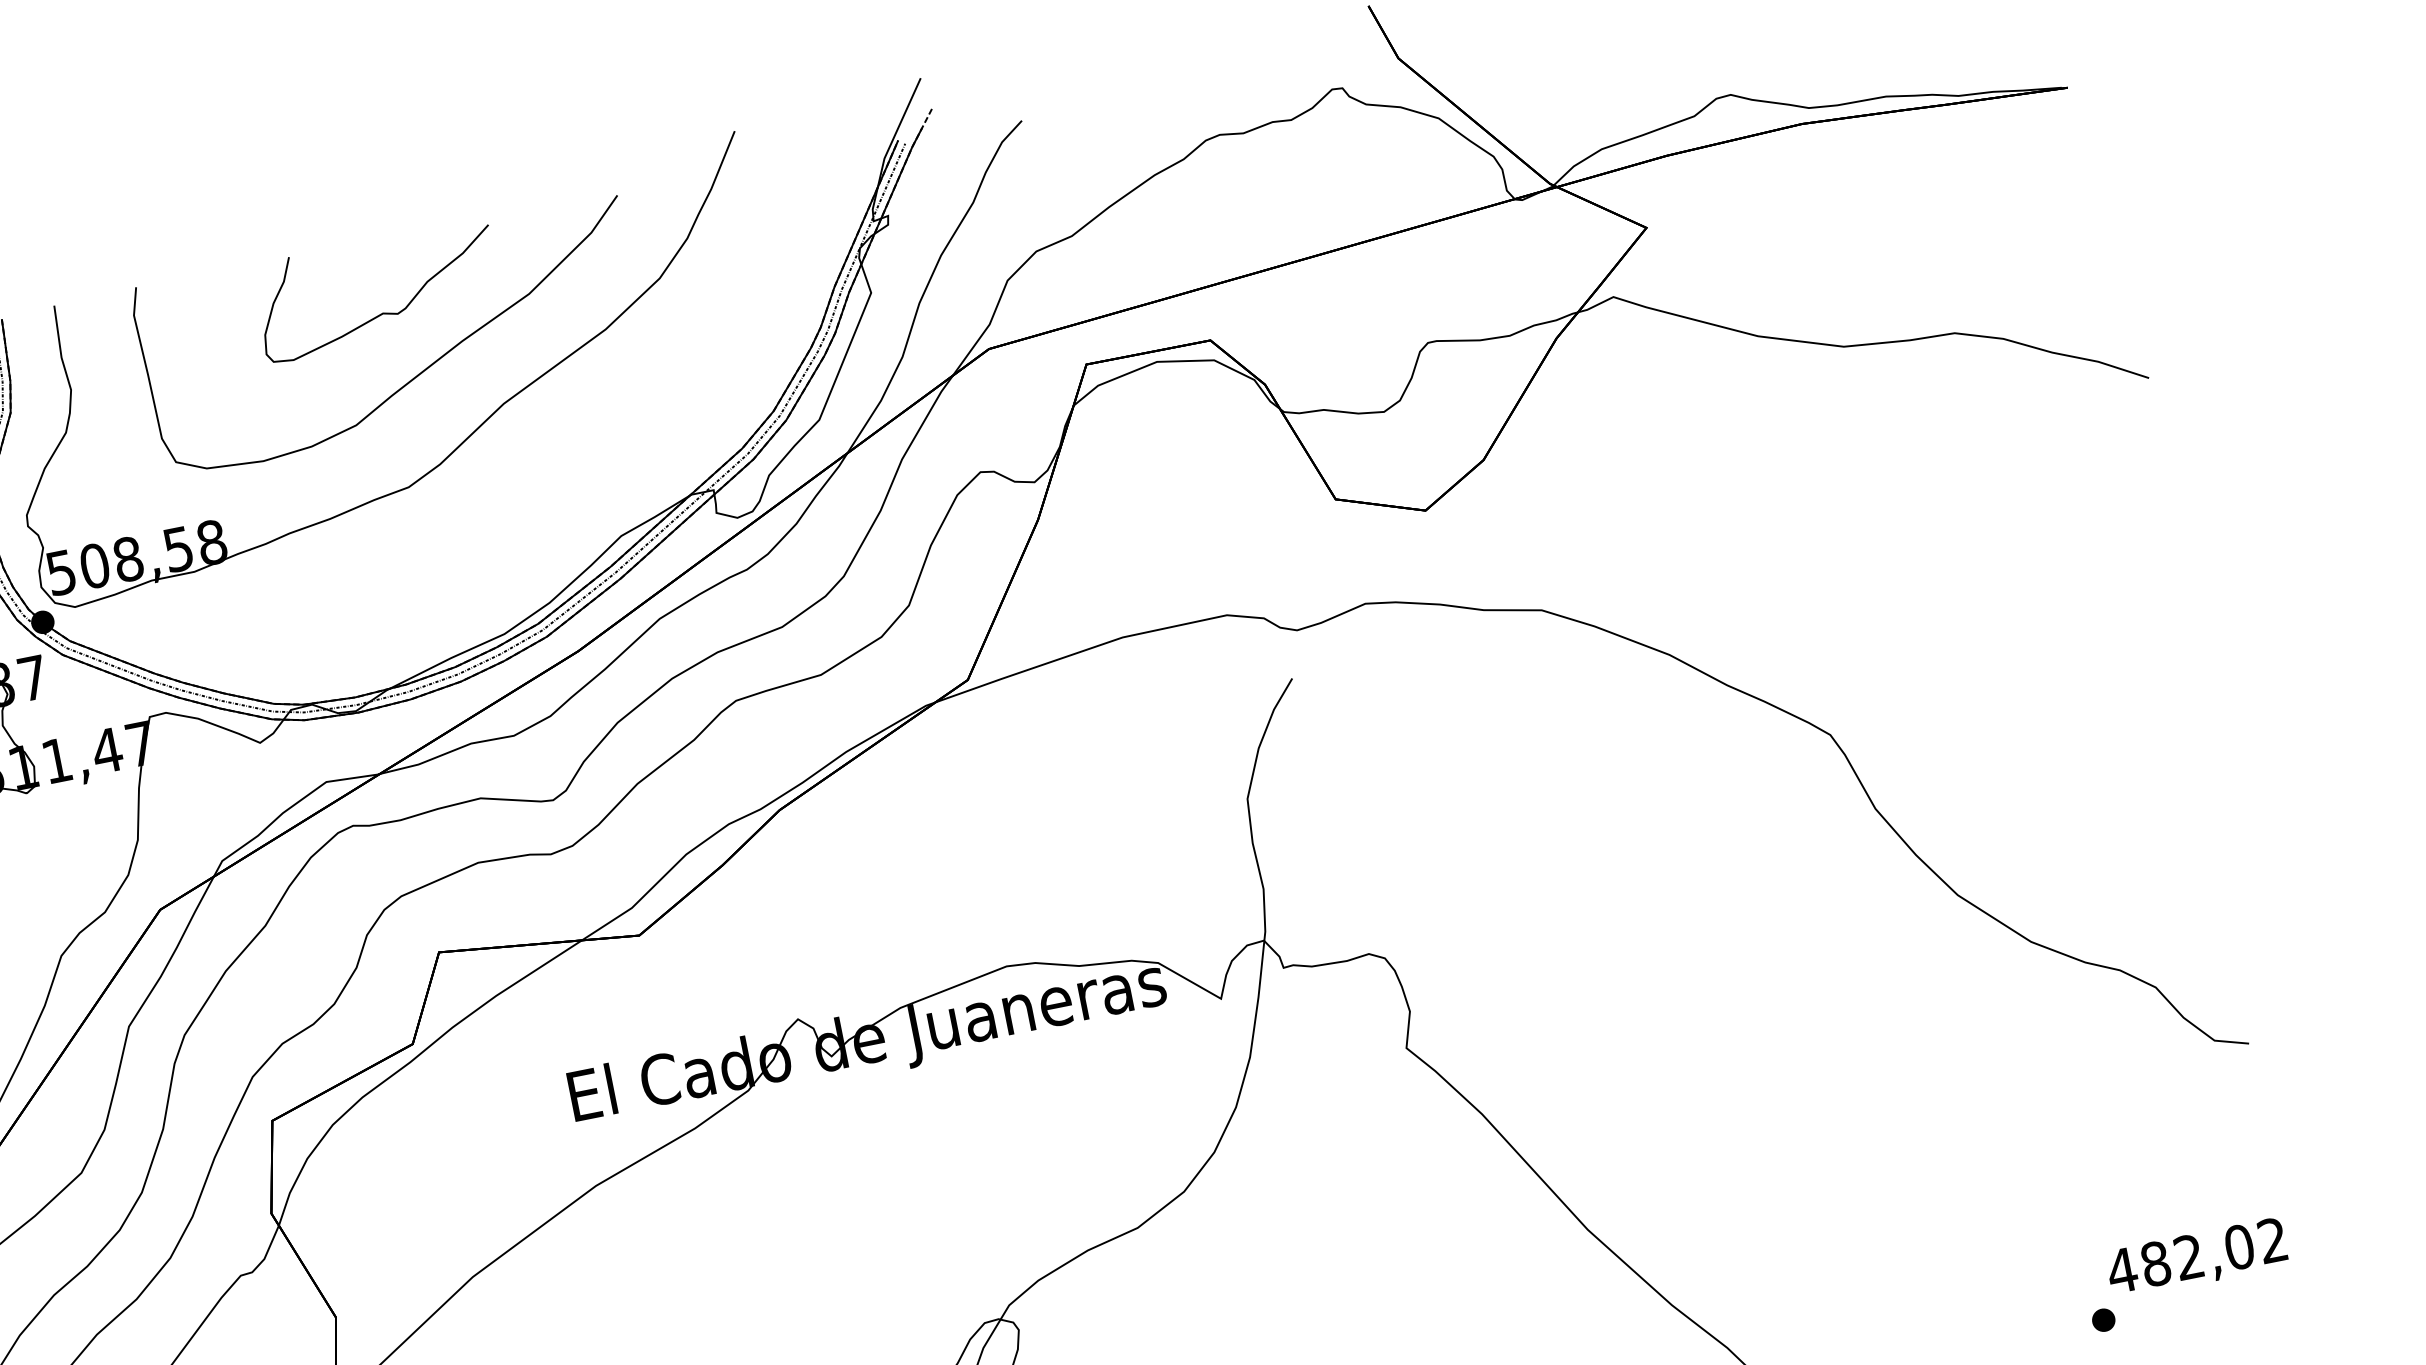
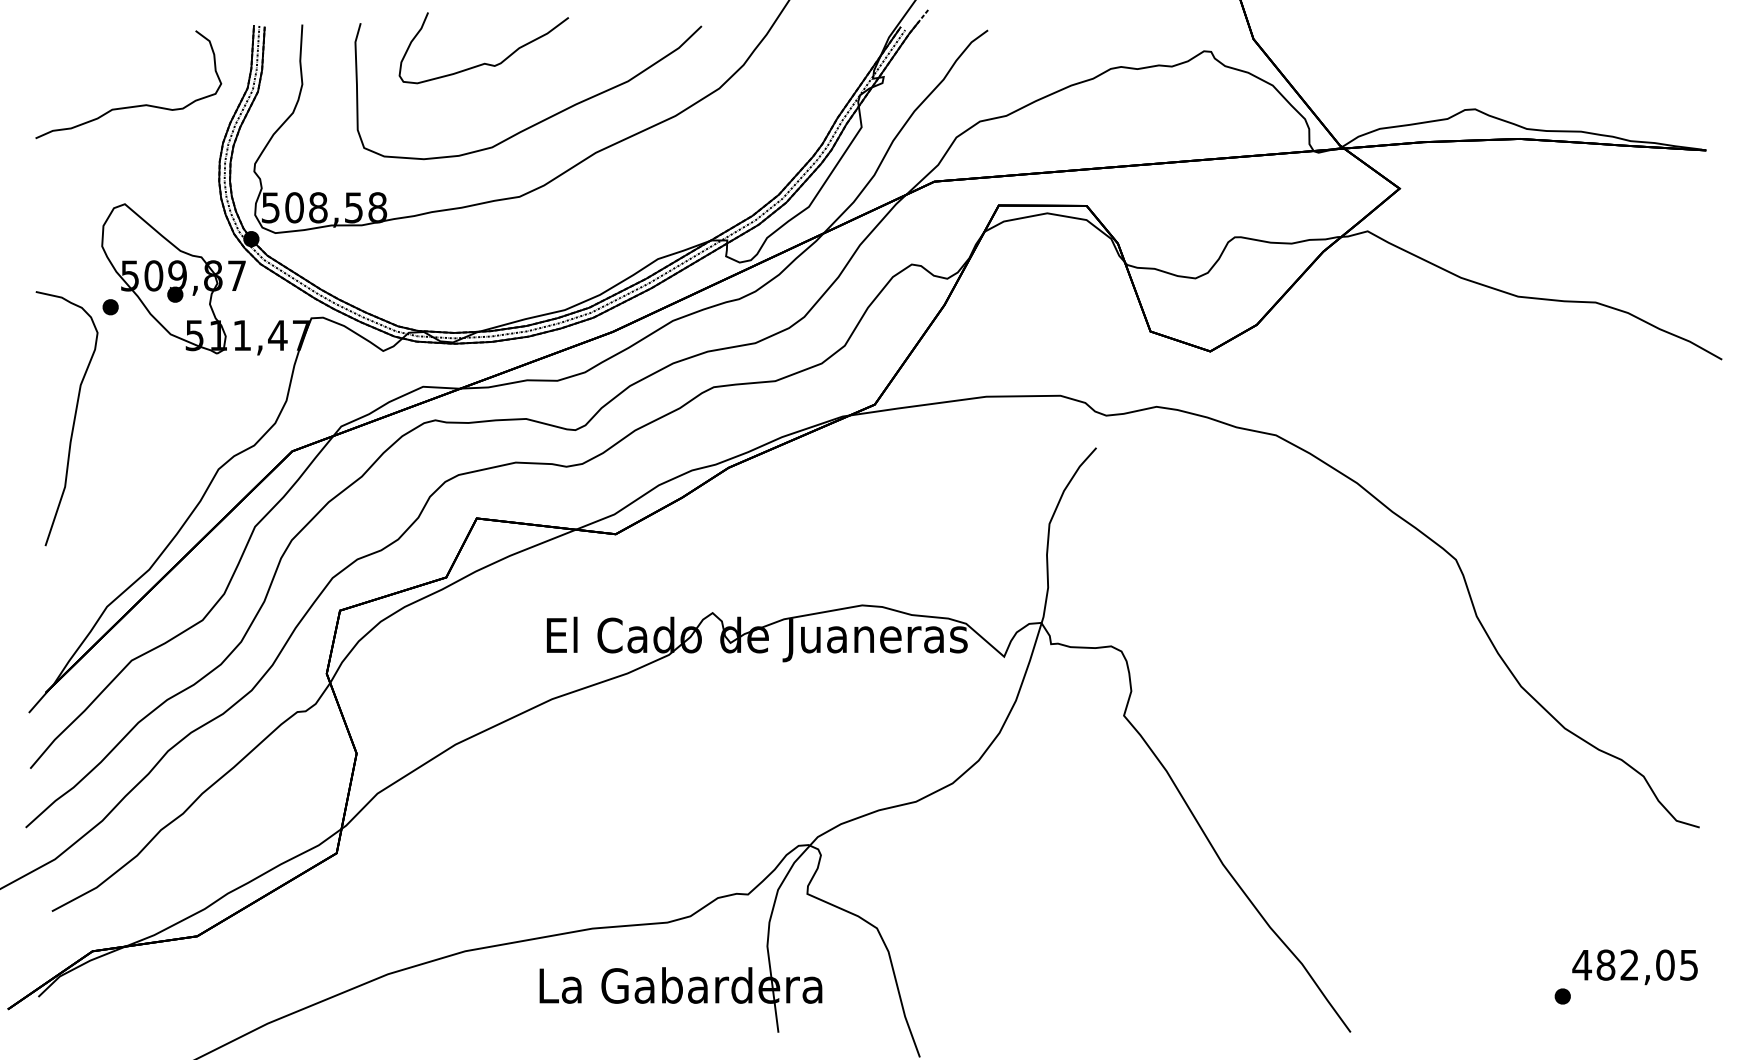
part: (382, 311) -> (484, 62), moved
text: (2271, 1239) -> (1688, 964), 482,02 -> 482,05

